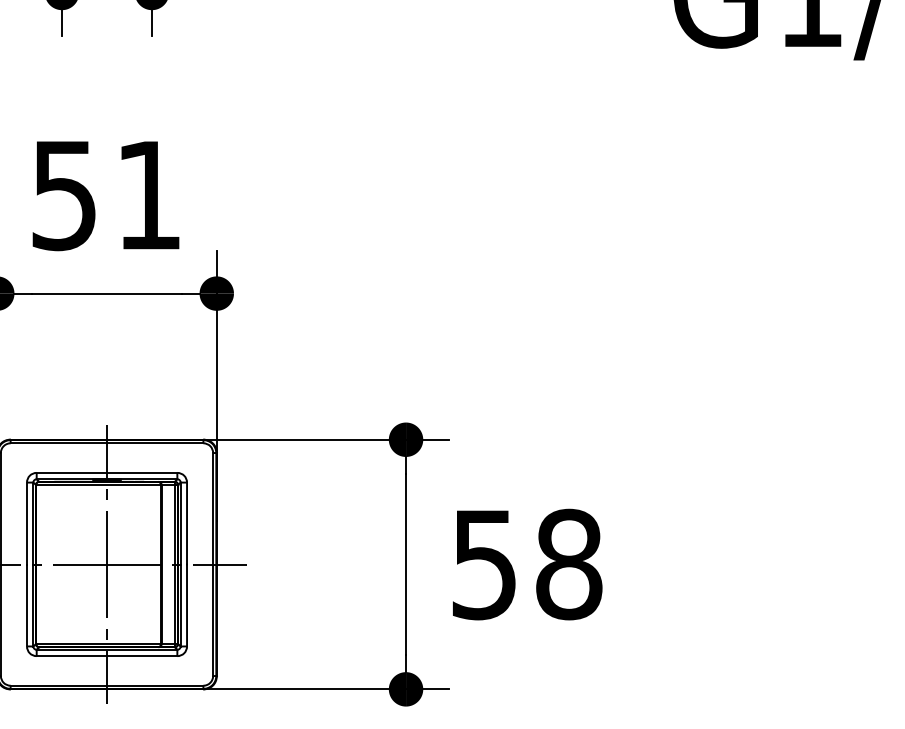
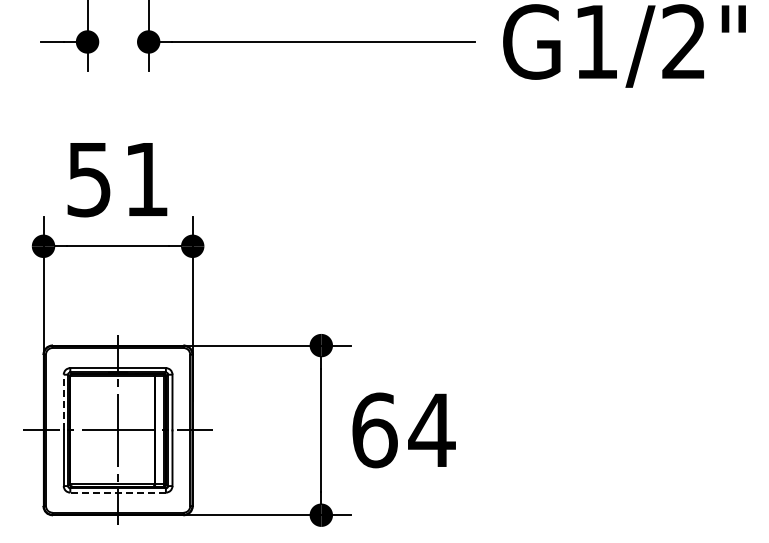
line: (26, 523) -> (63, 402), solid -> dashed
text: (526, 564) -> (403, 430), 58 -> 64
line: (107, 655) -> (118, 492), solid -> dashed

